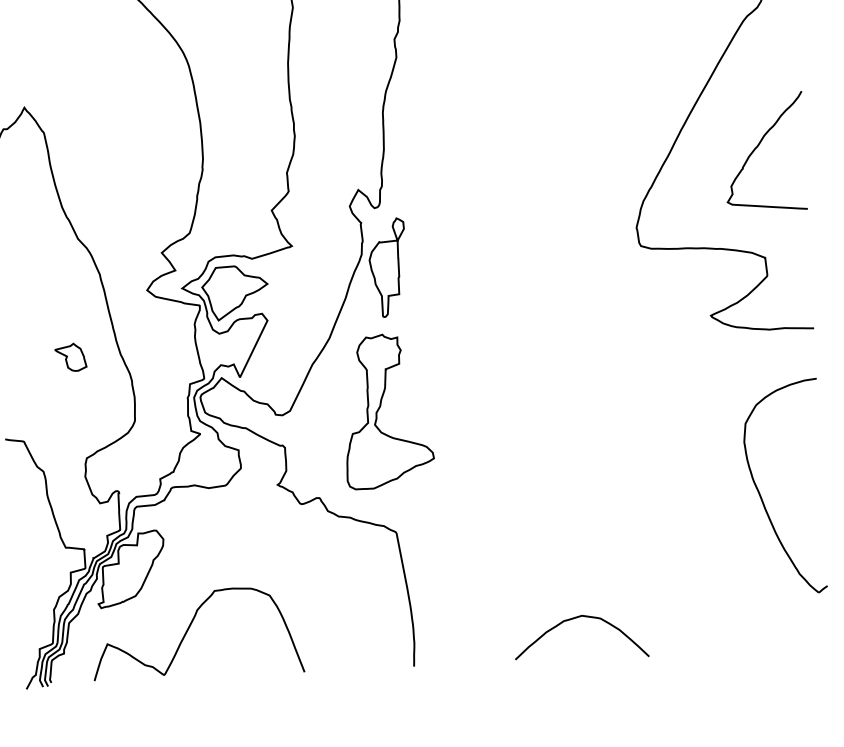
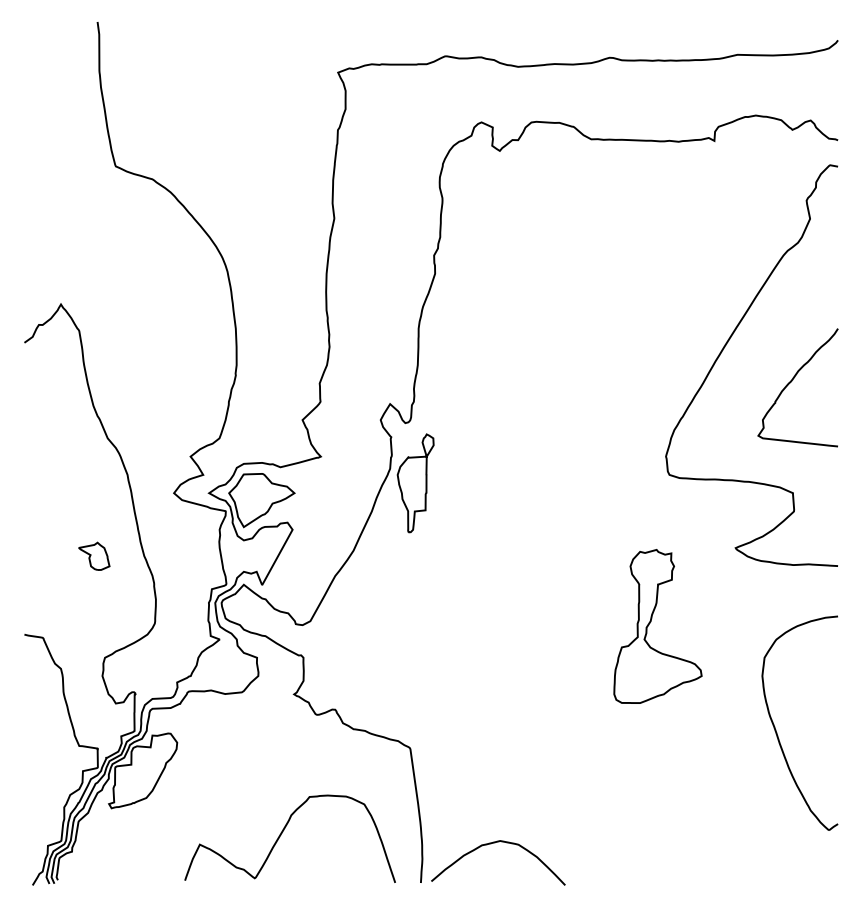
part: (380, 408) -> (650, 623), moved
curve: (577, 618) -> (495, 843), moved
curve: (188, 630) -> (281, 835), moved

